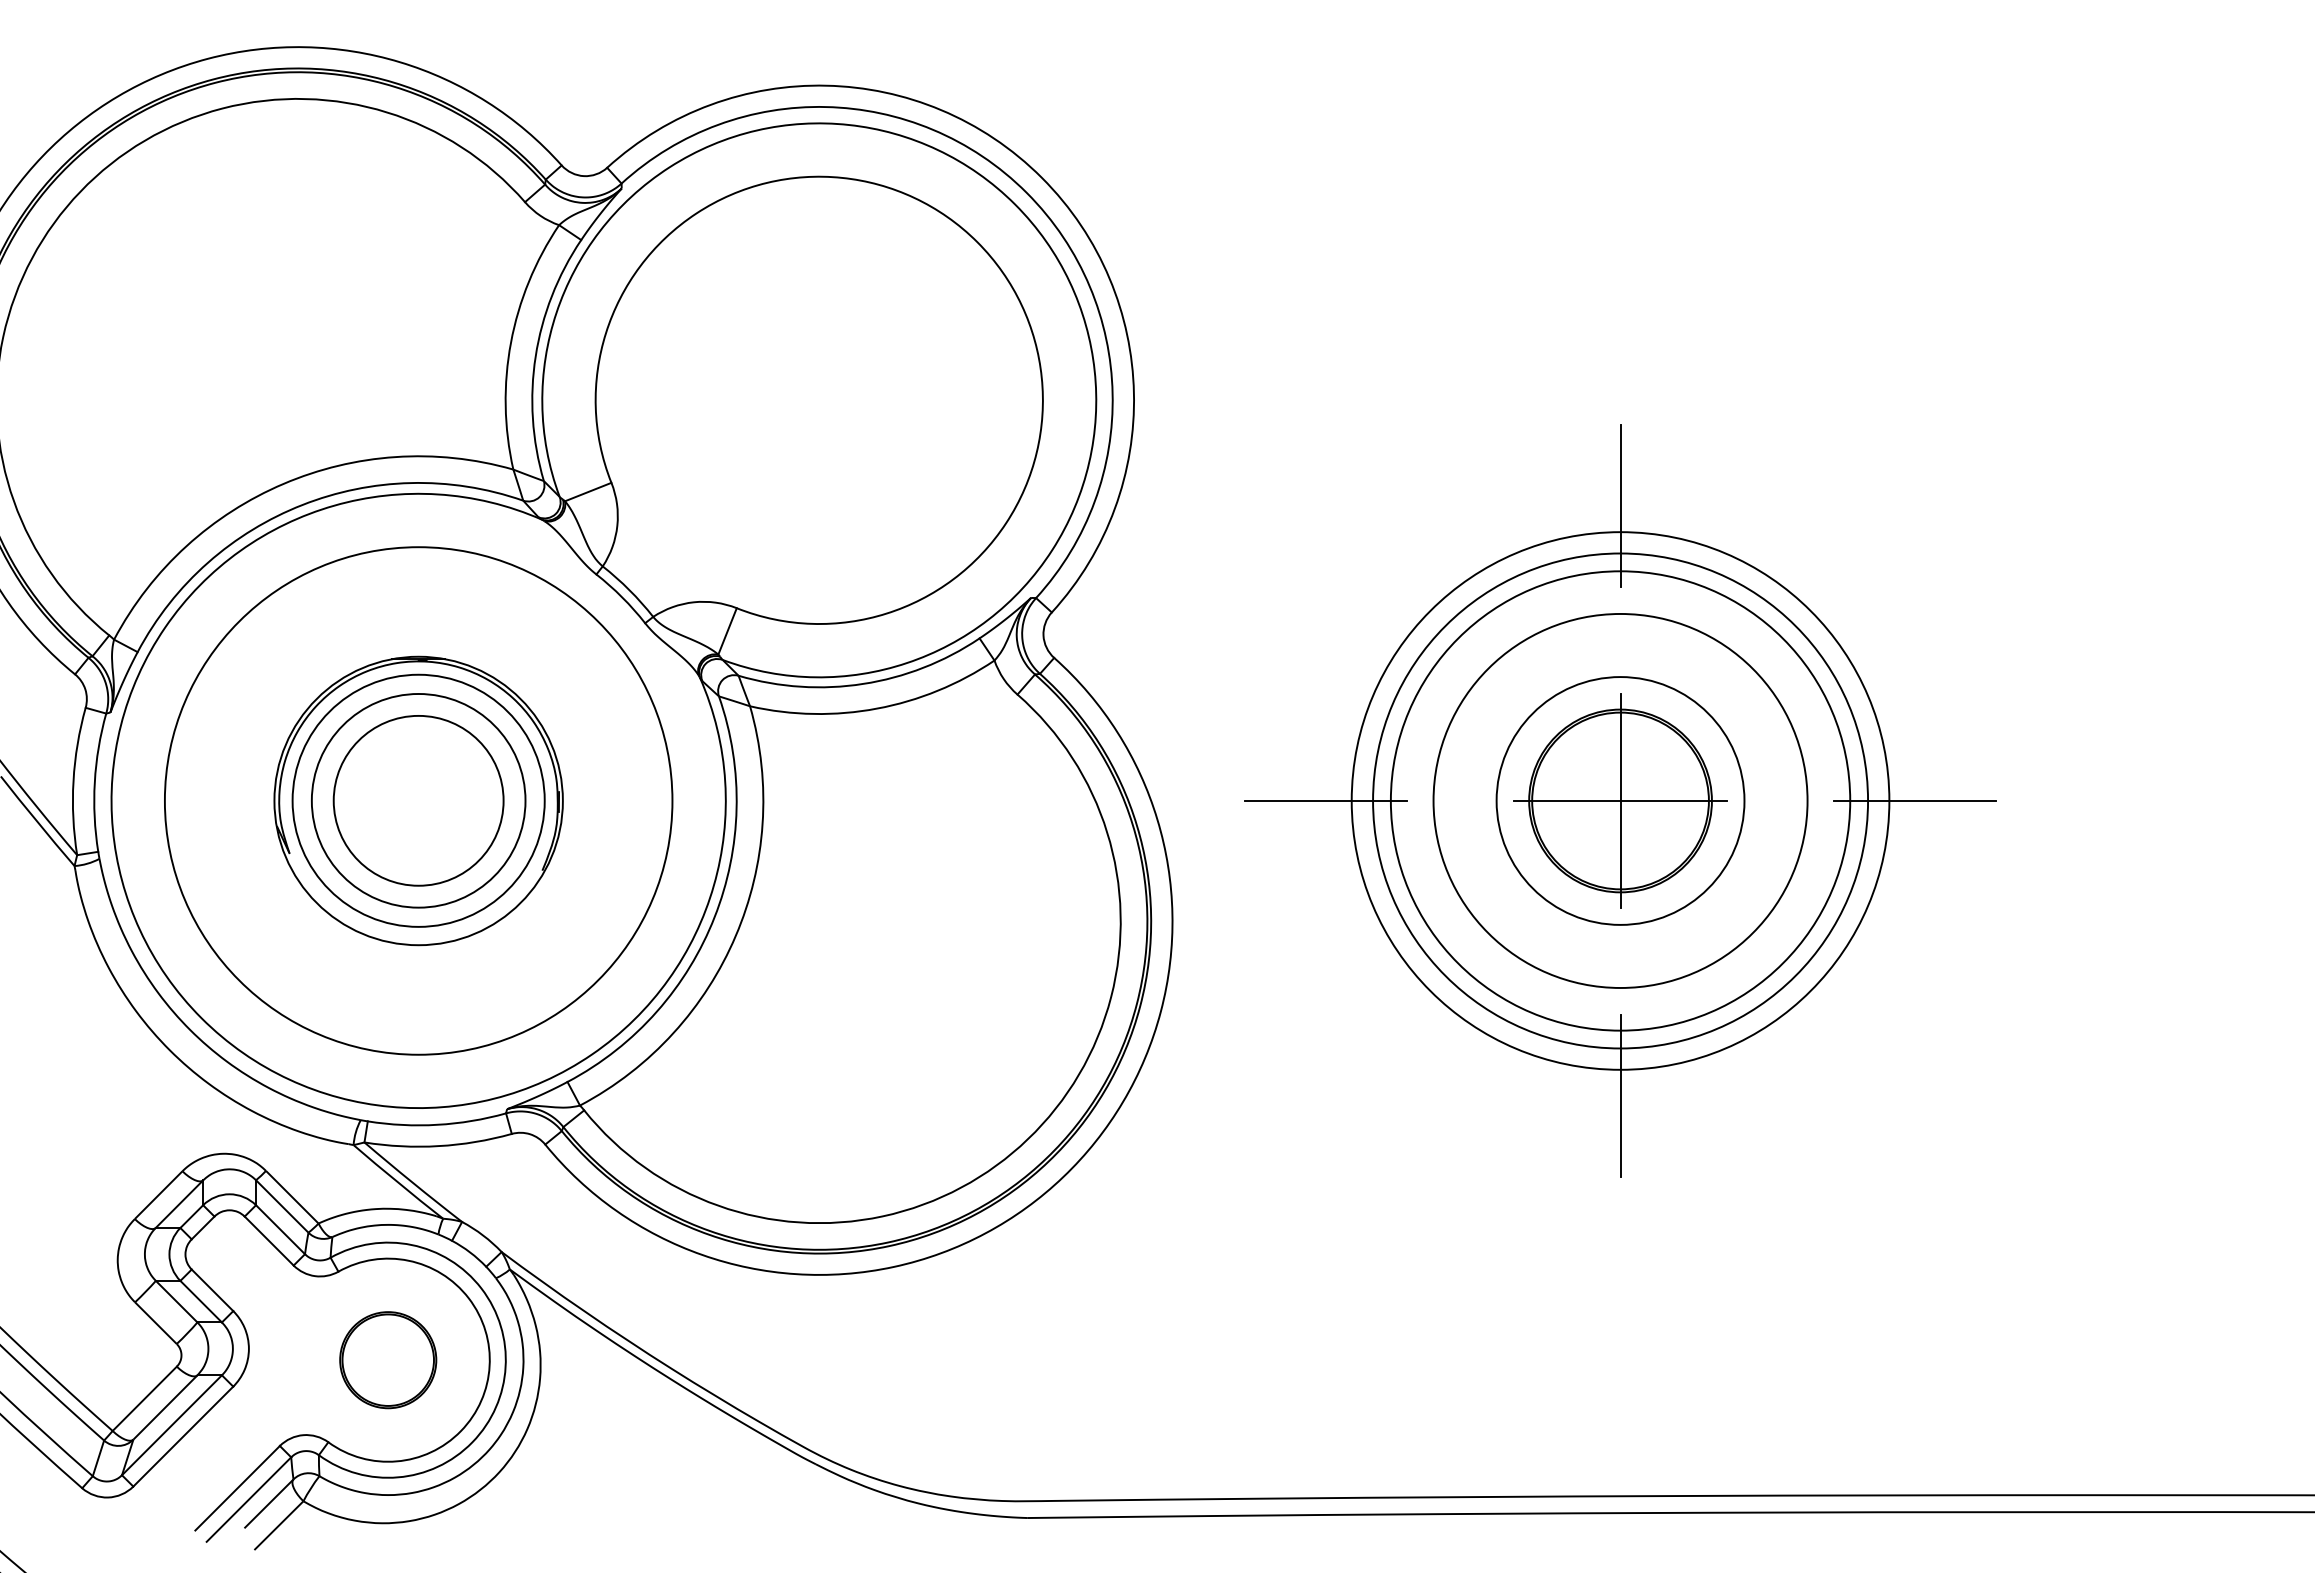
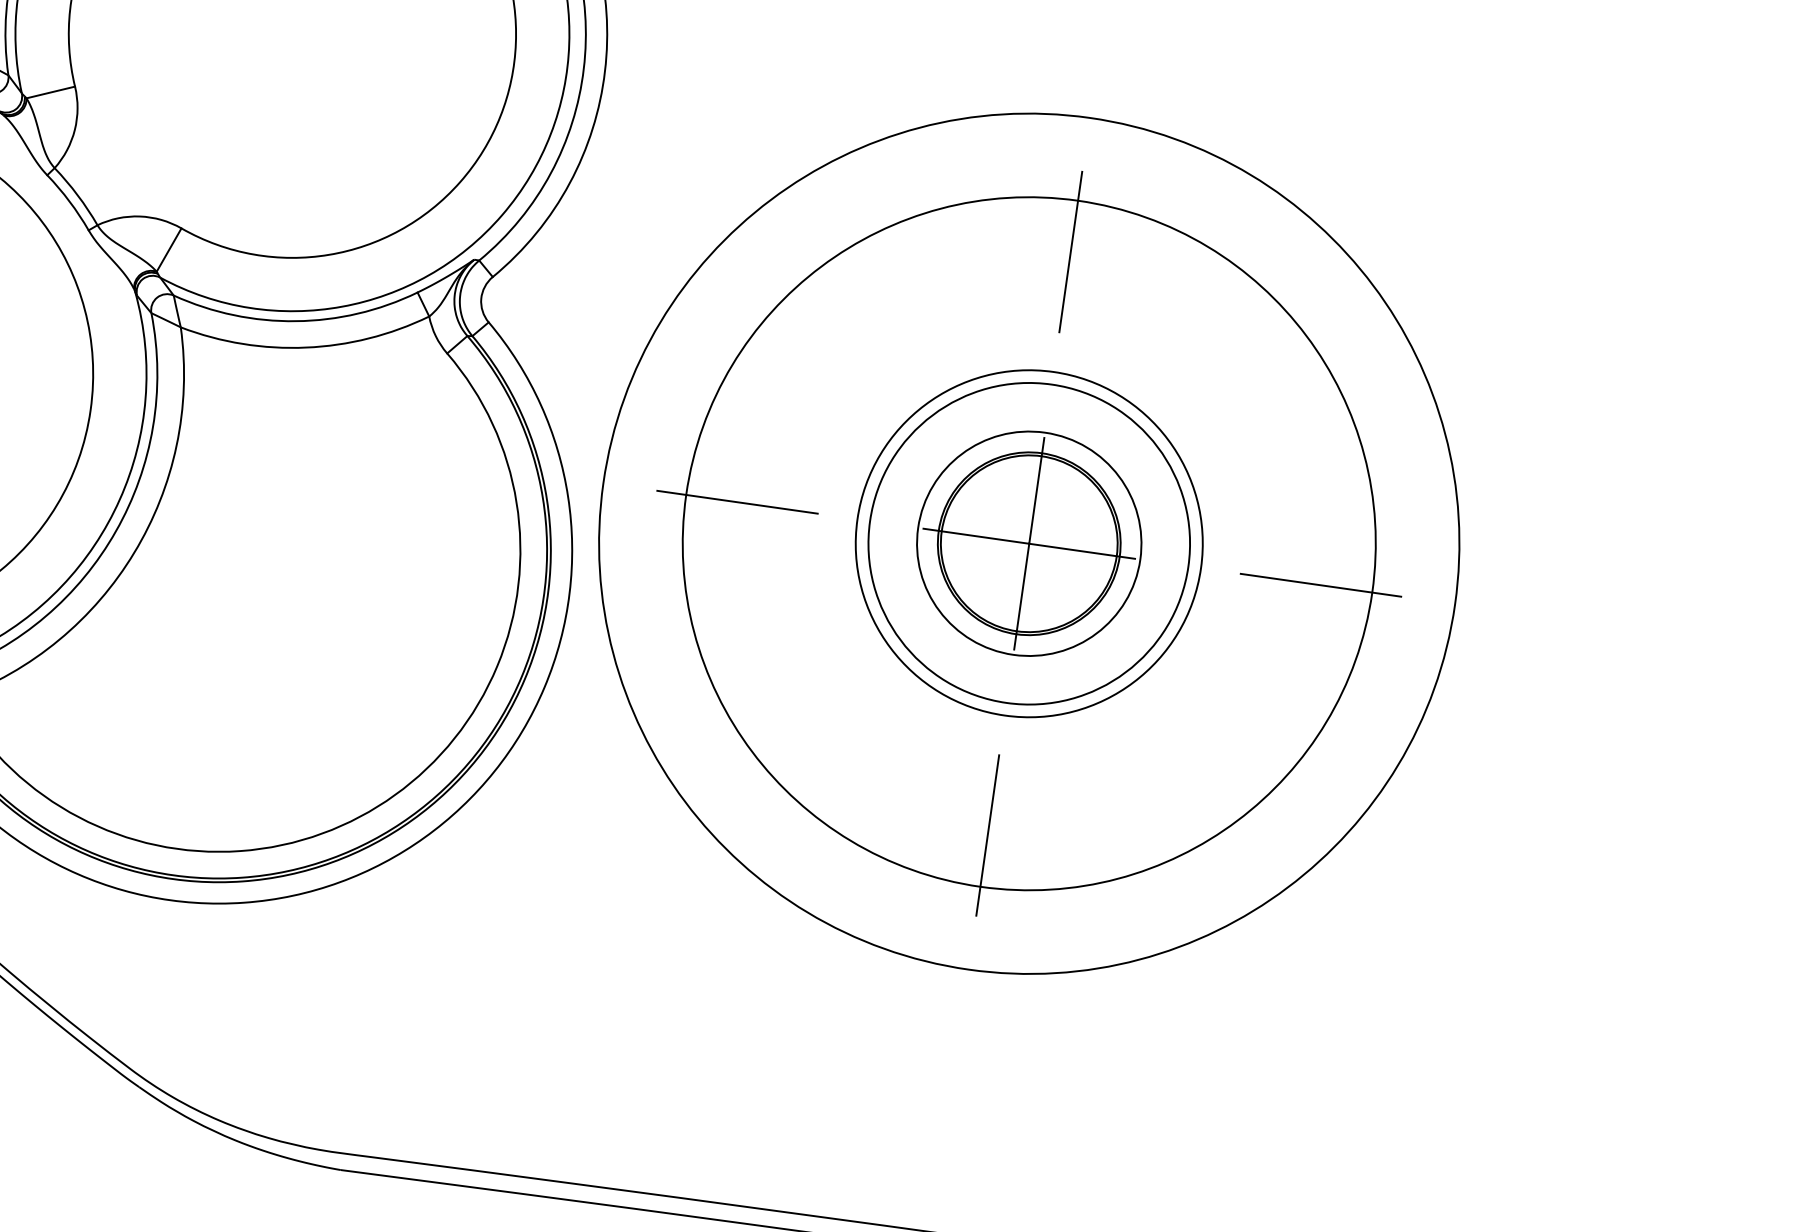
circle: (1620, 800) -> (1029, 543), size x0.6
circle: (1620, 800) -> (1029, 543), size x0.7
circle: (1620, 800) -> (1029, 543), size x1.4
circle: (1620, 800) -> (1029, 543), size x1.4
circle: (1620, 800) -> (1029, 543), size x1.6

